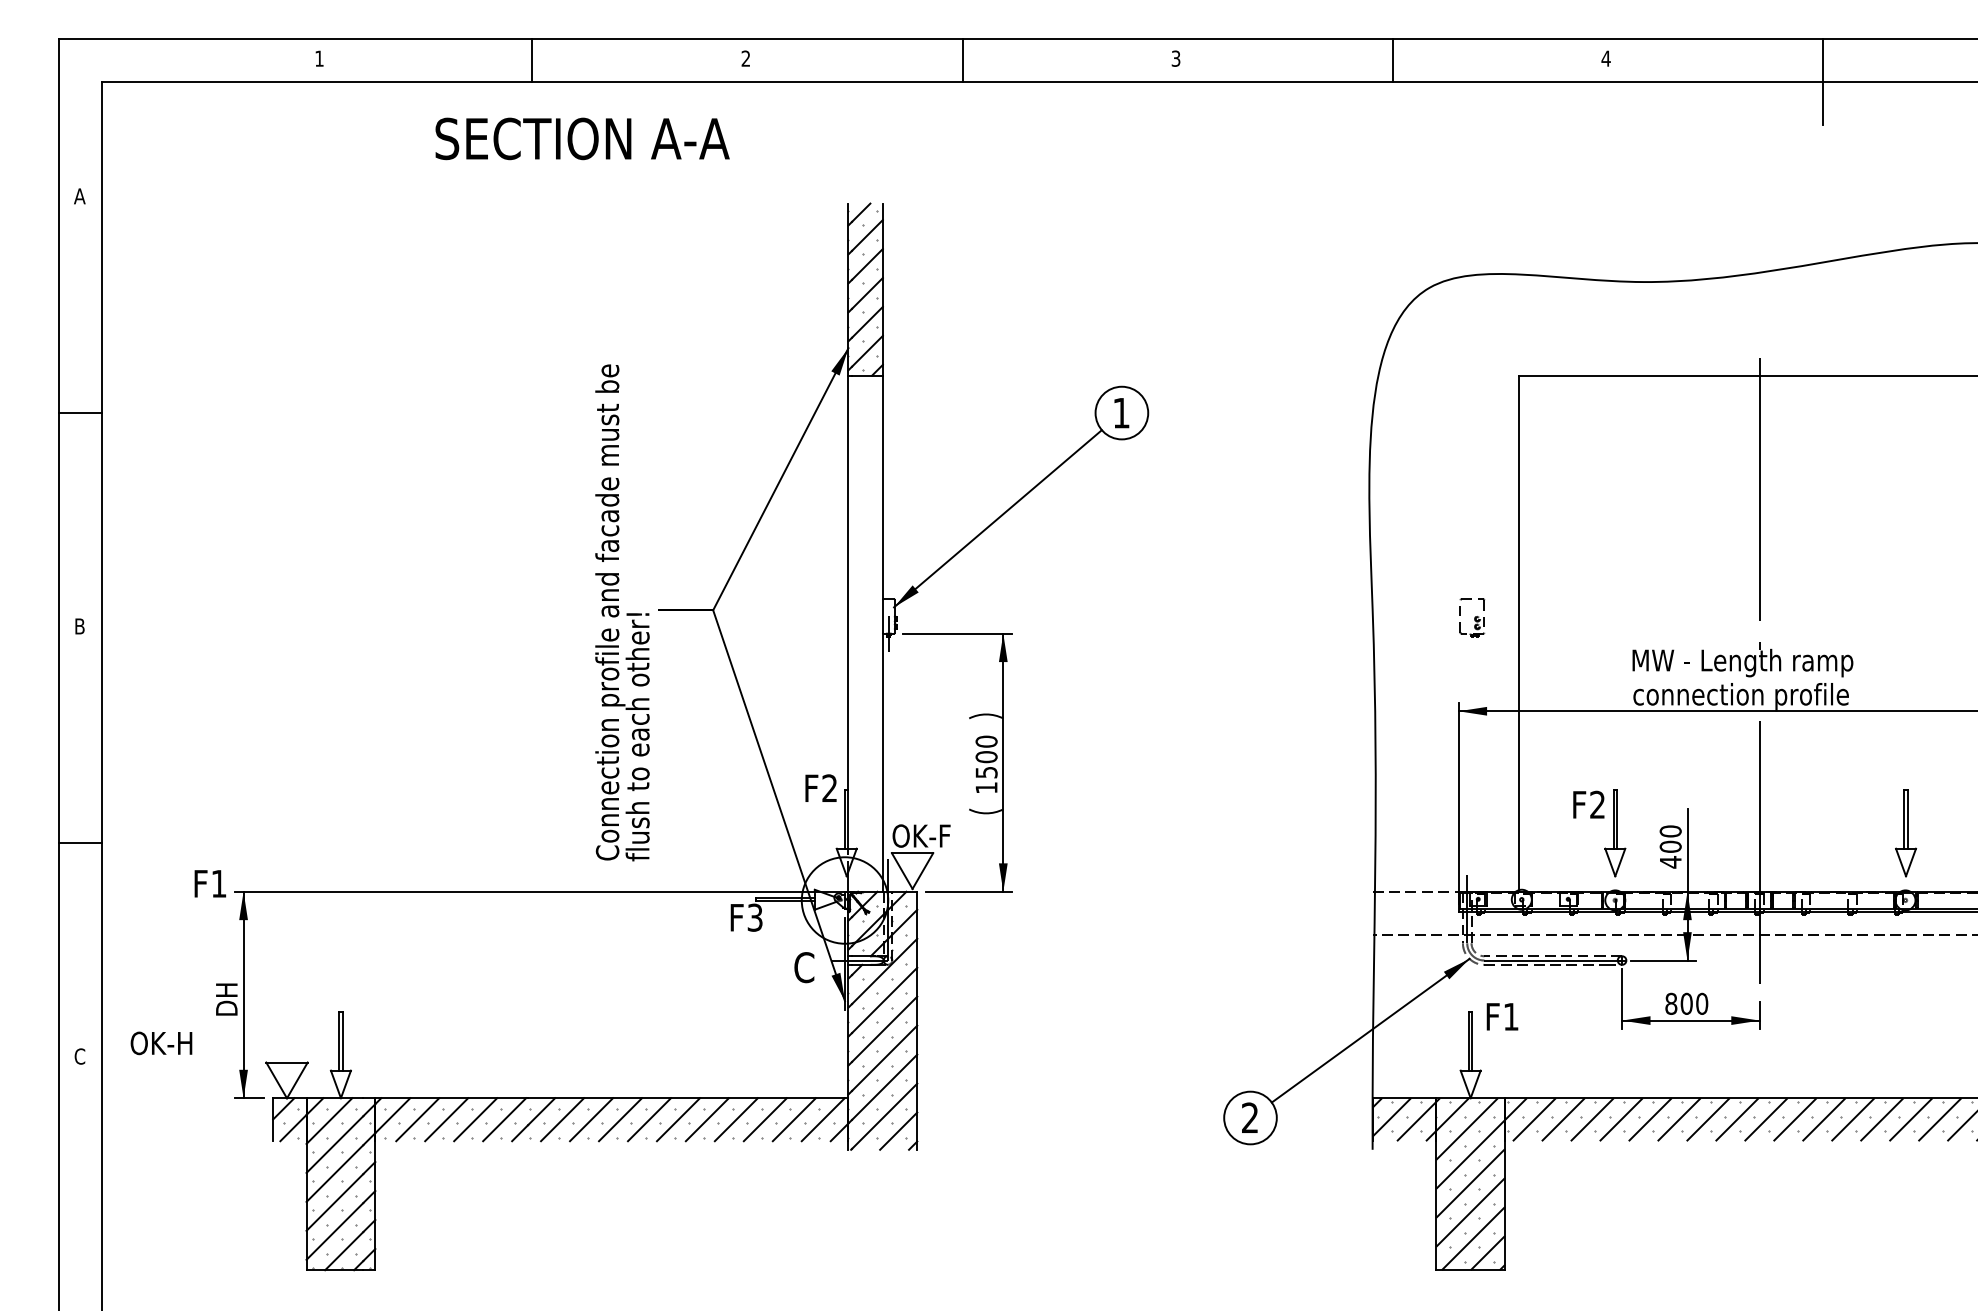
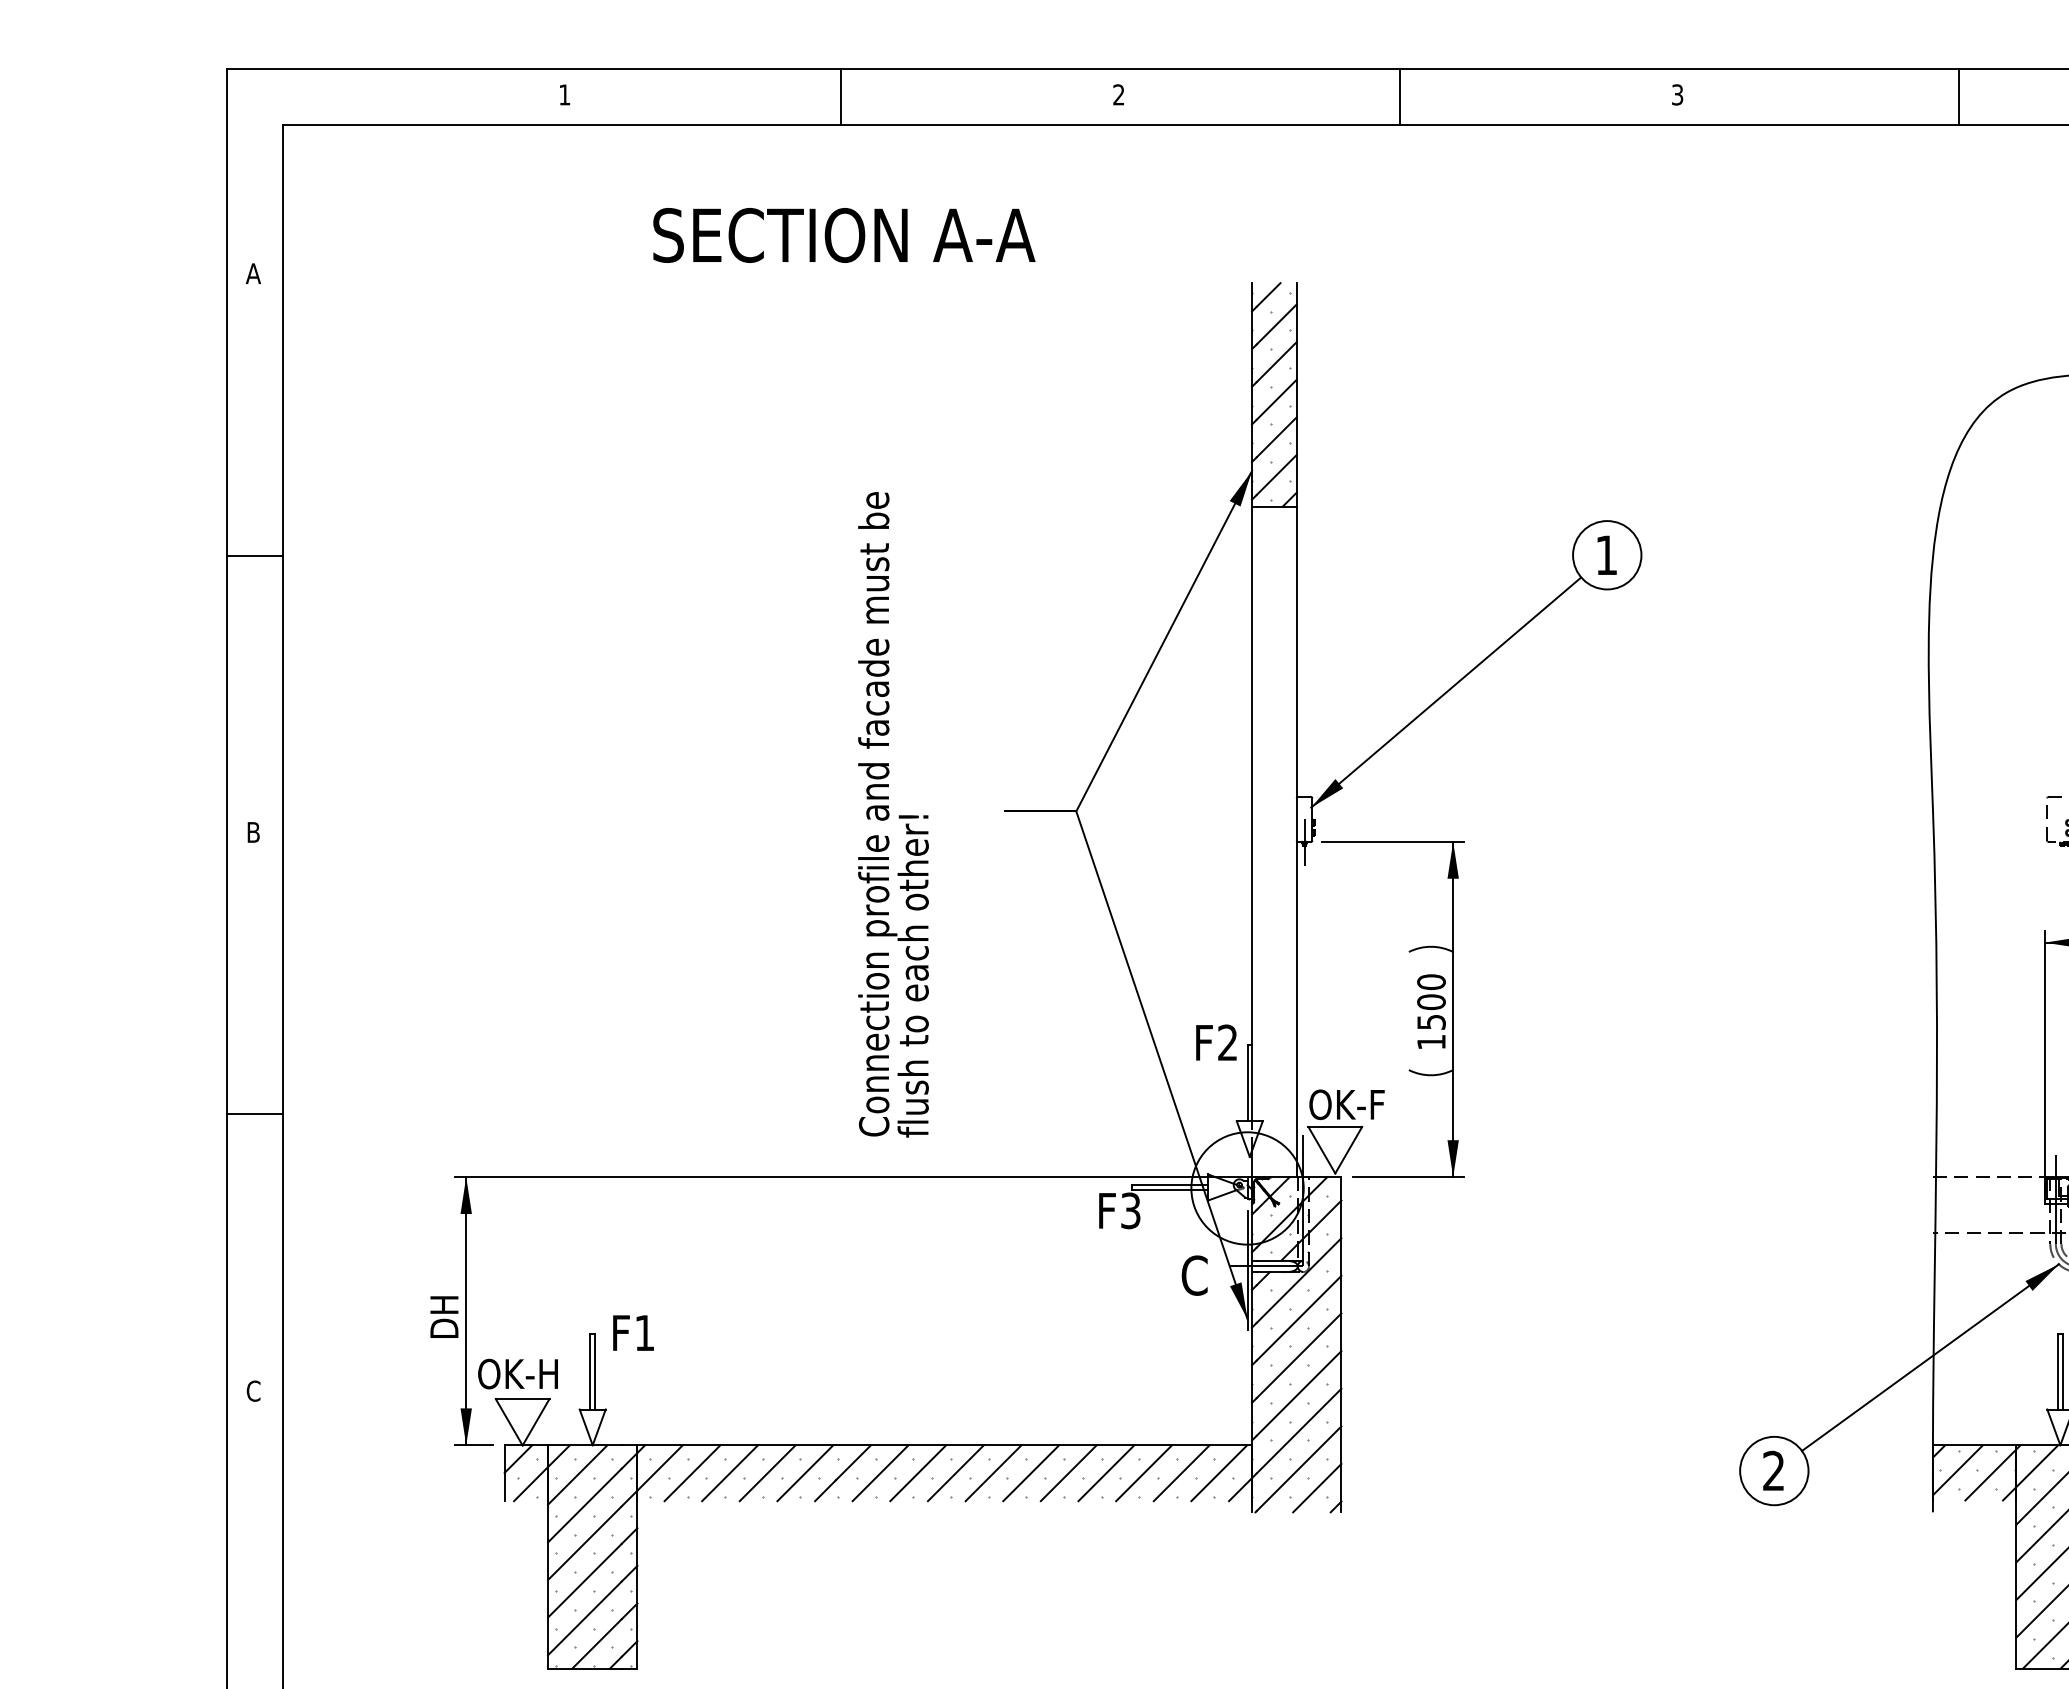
text: (582, 138) -> (844, 234), moved
text: (622, 612) -> (893, 814), moved
text: (210, 883) -> (633, 1332), moved
text: (161, 1043) -> (518, 1374), moved

